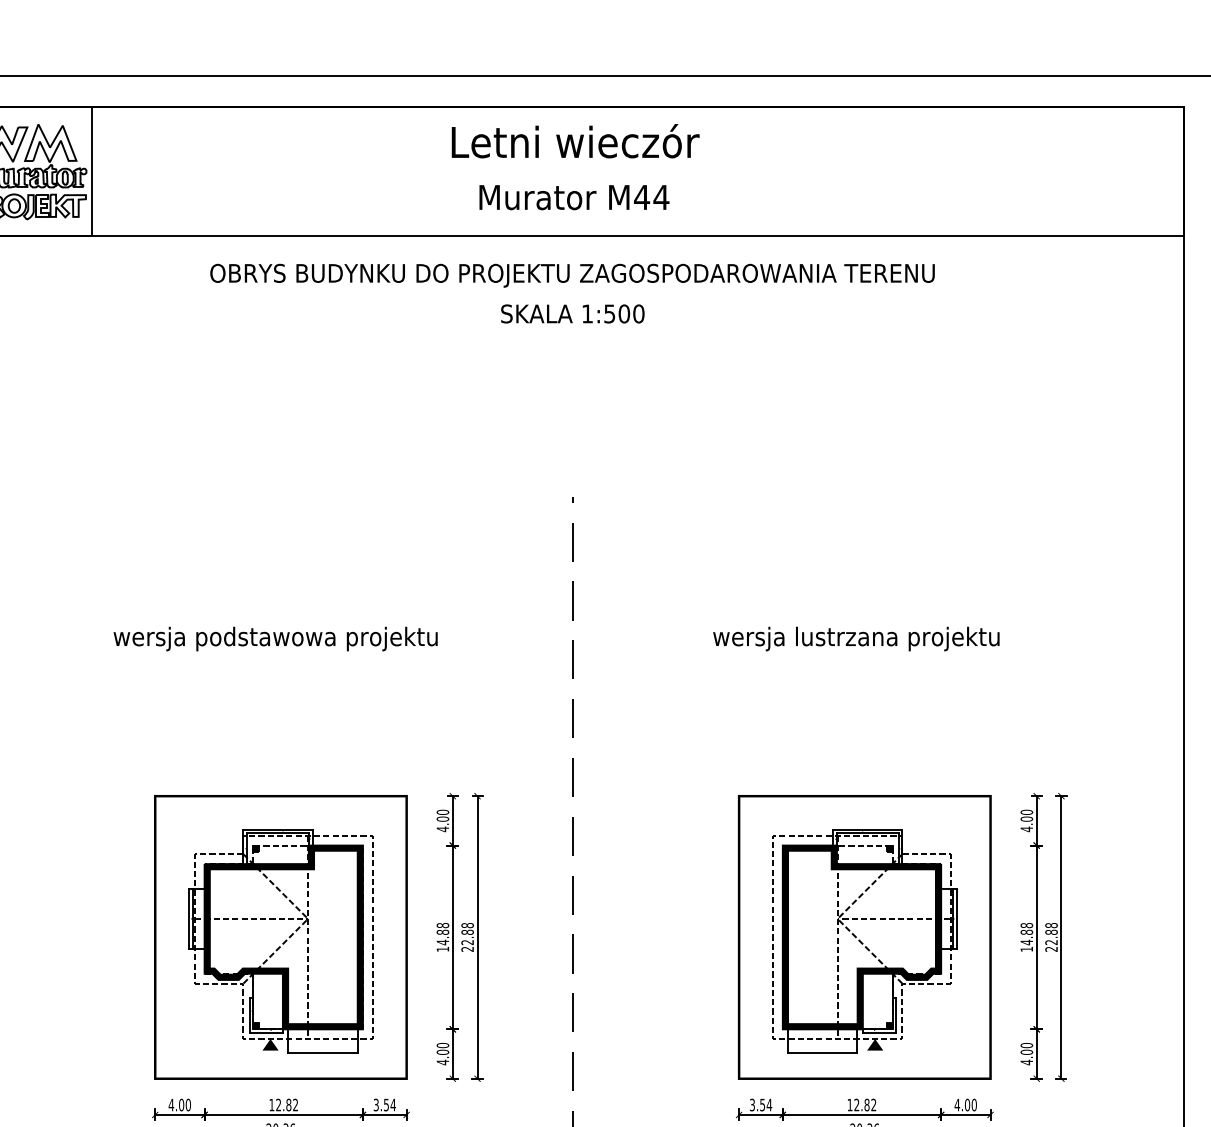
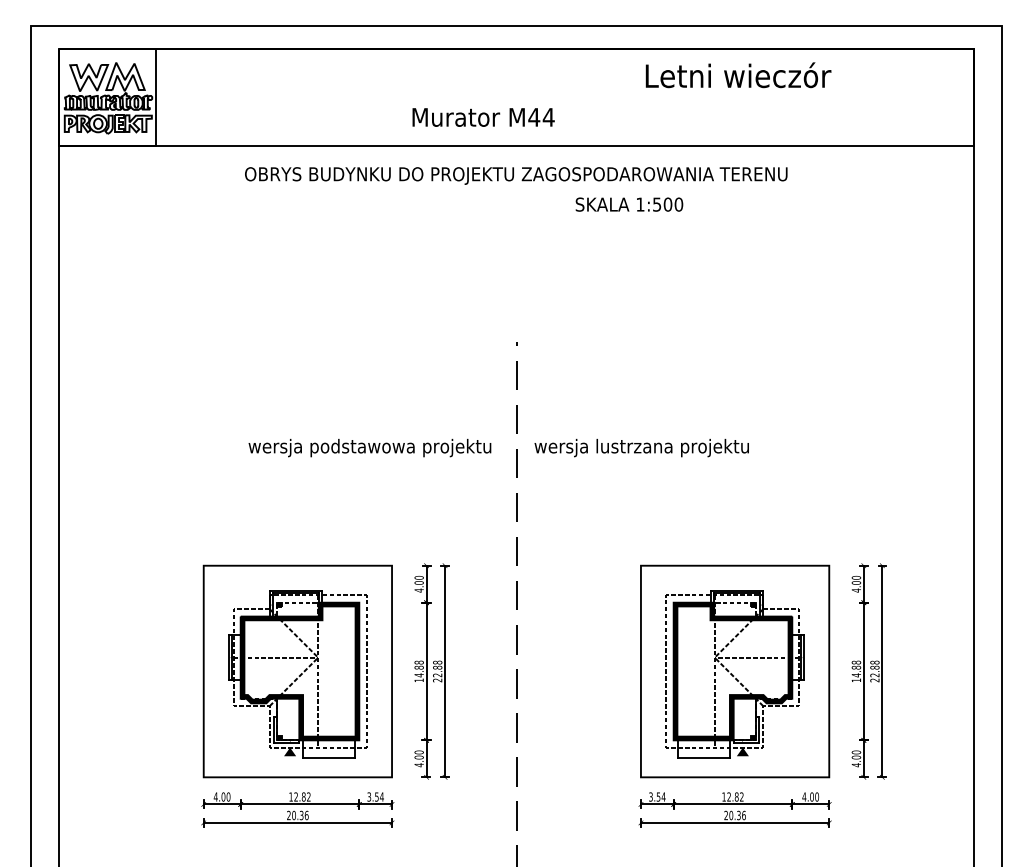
text: (575, 141) -> (738, 75), moved
text: (574, 197) -> (483, 117), moved
text: (572, 313) -> (629, 204), moved
text: (275, 638) -> (369, 447), moved
text: (855, 638) -> (641, 447), moved

